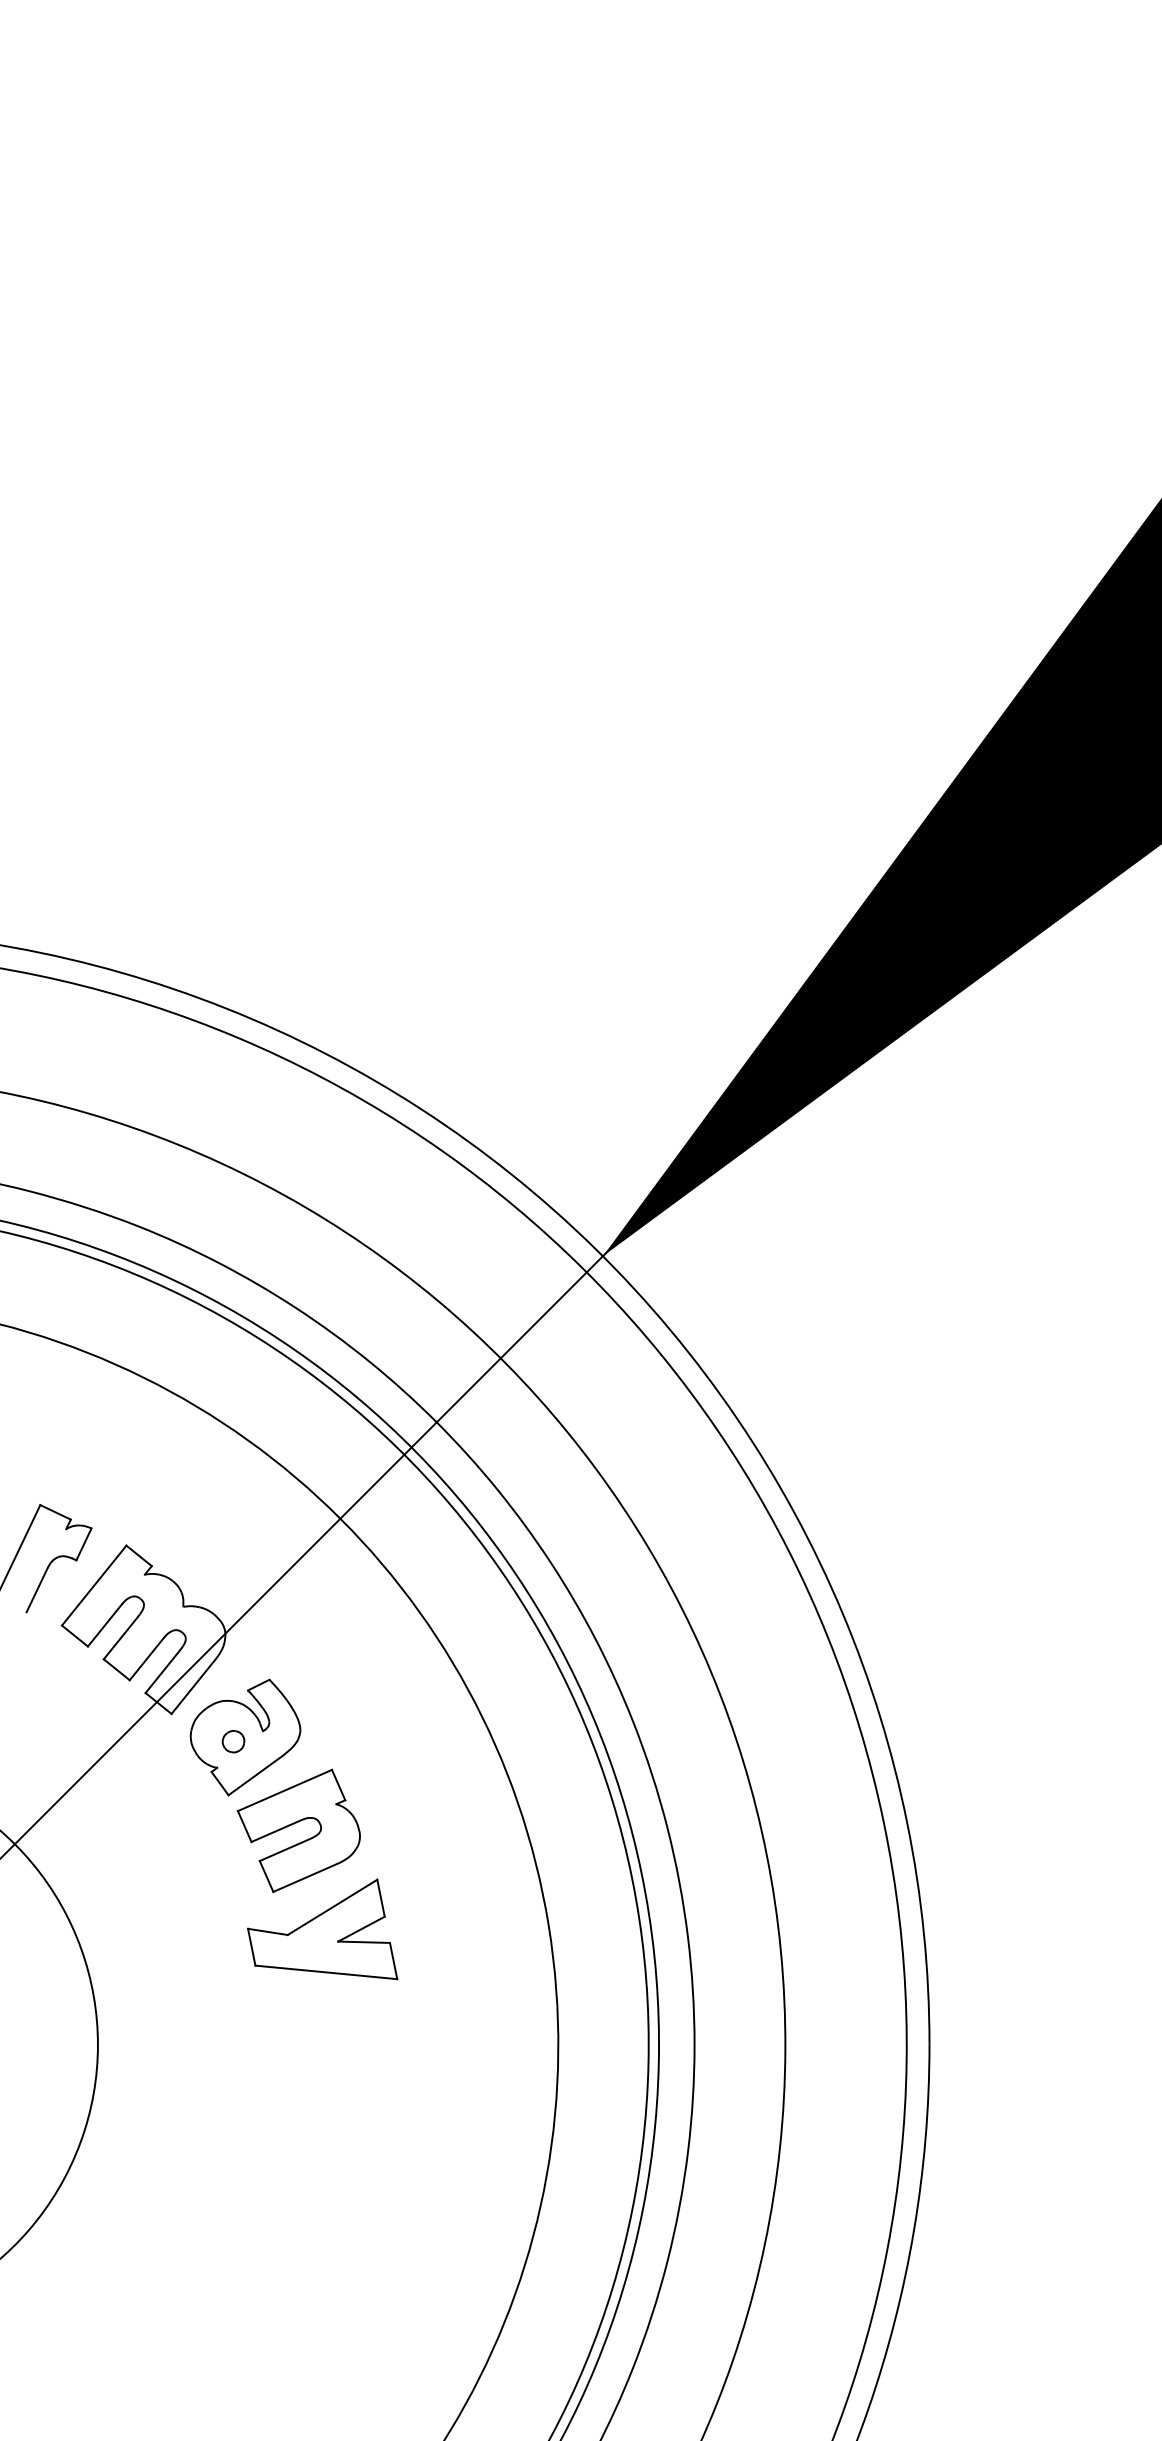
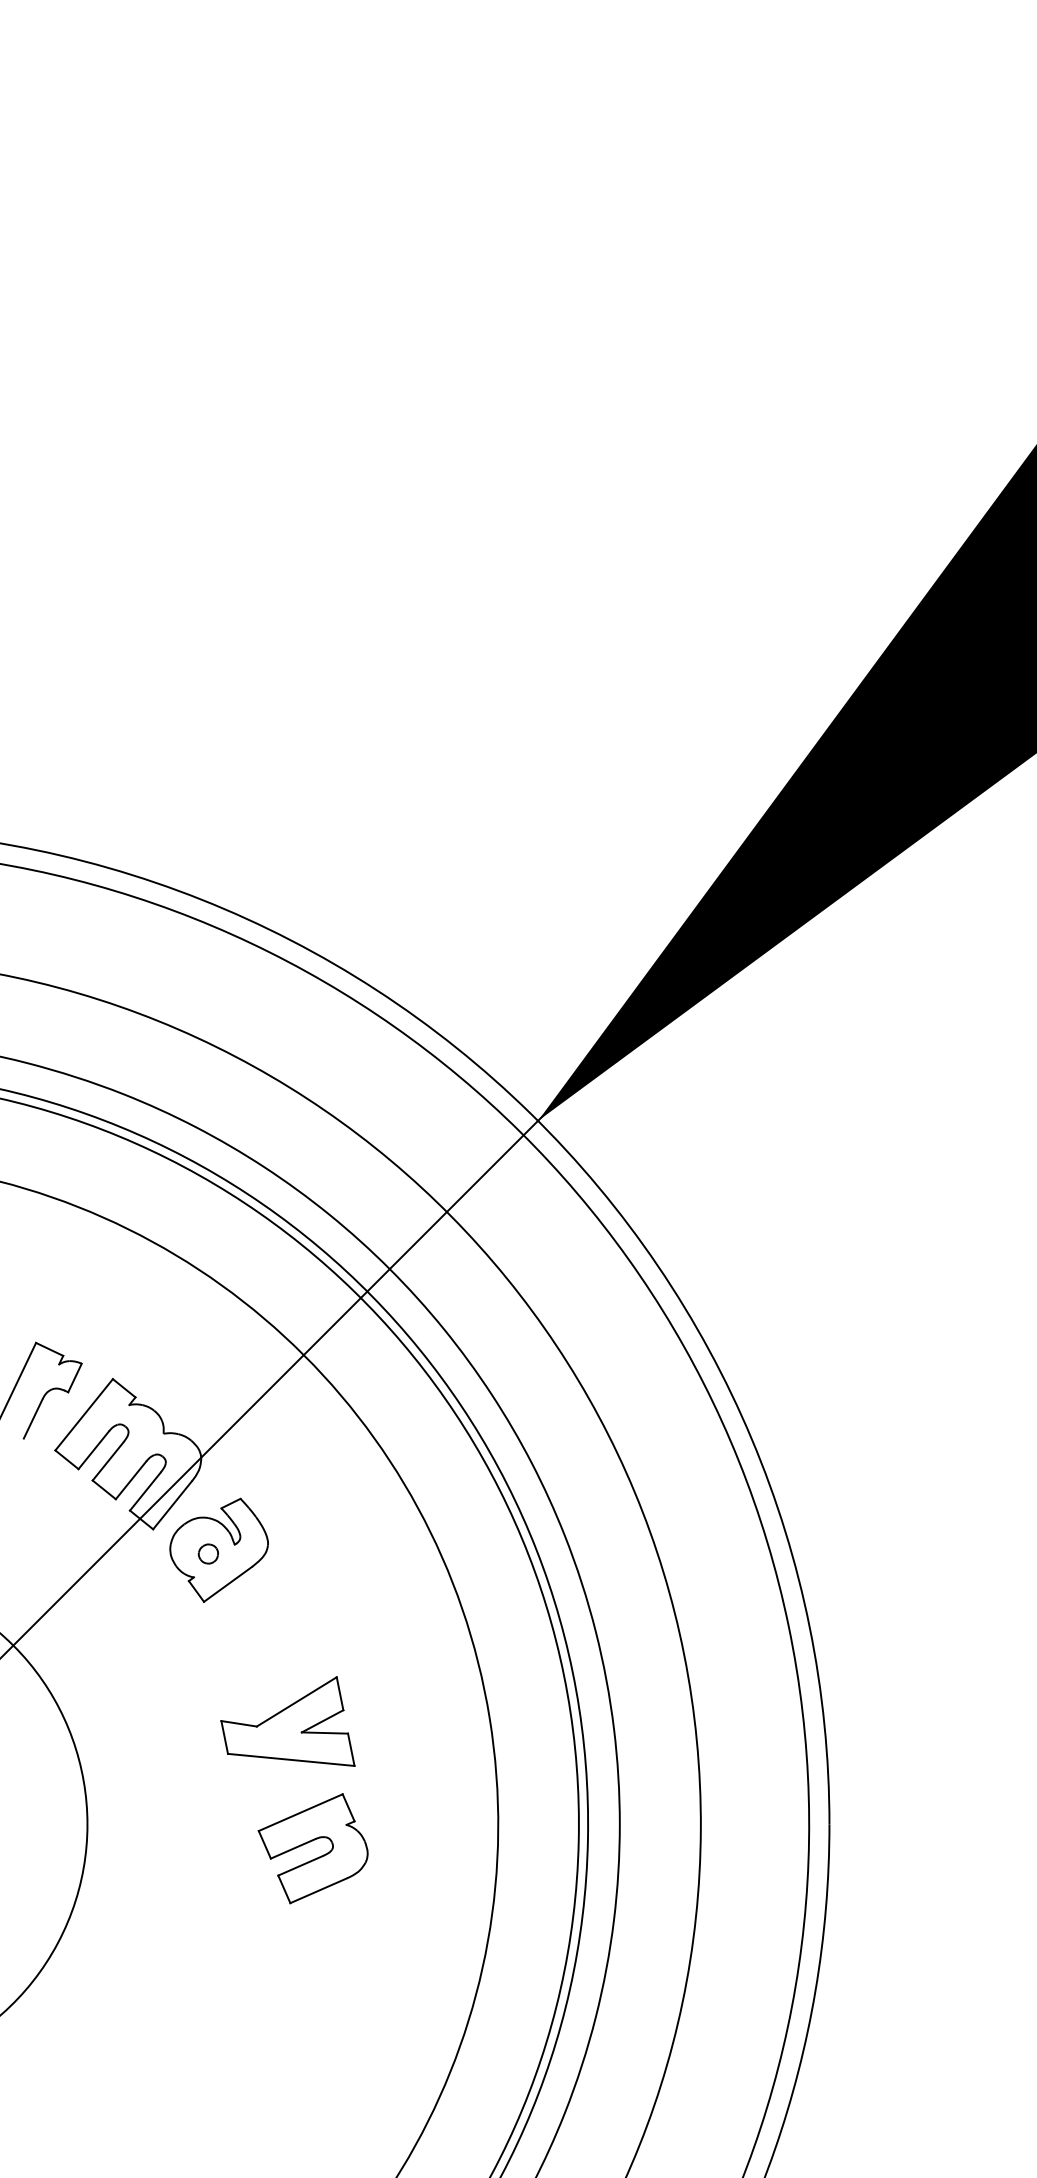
part: (294, 1824) -> (309, 1842), moved

